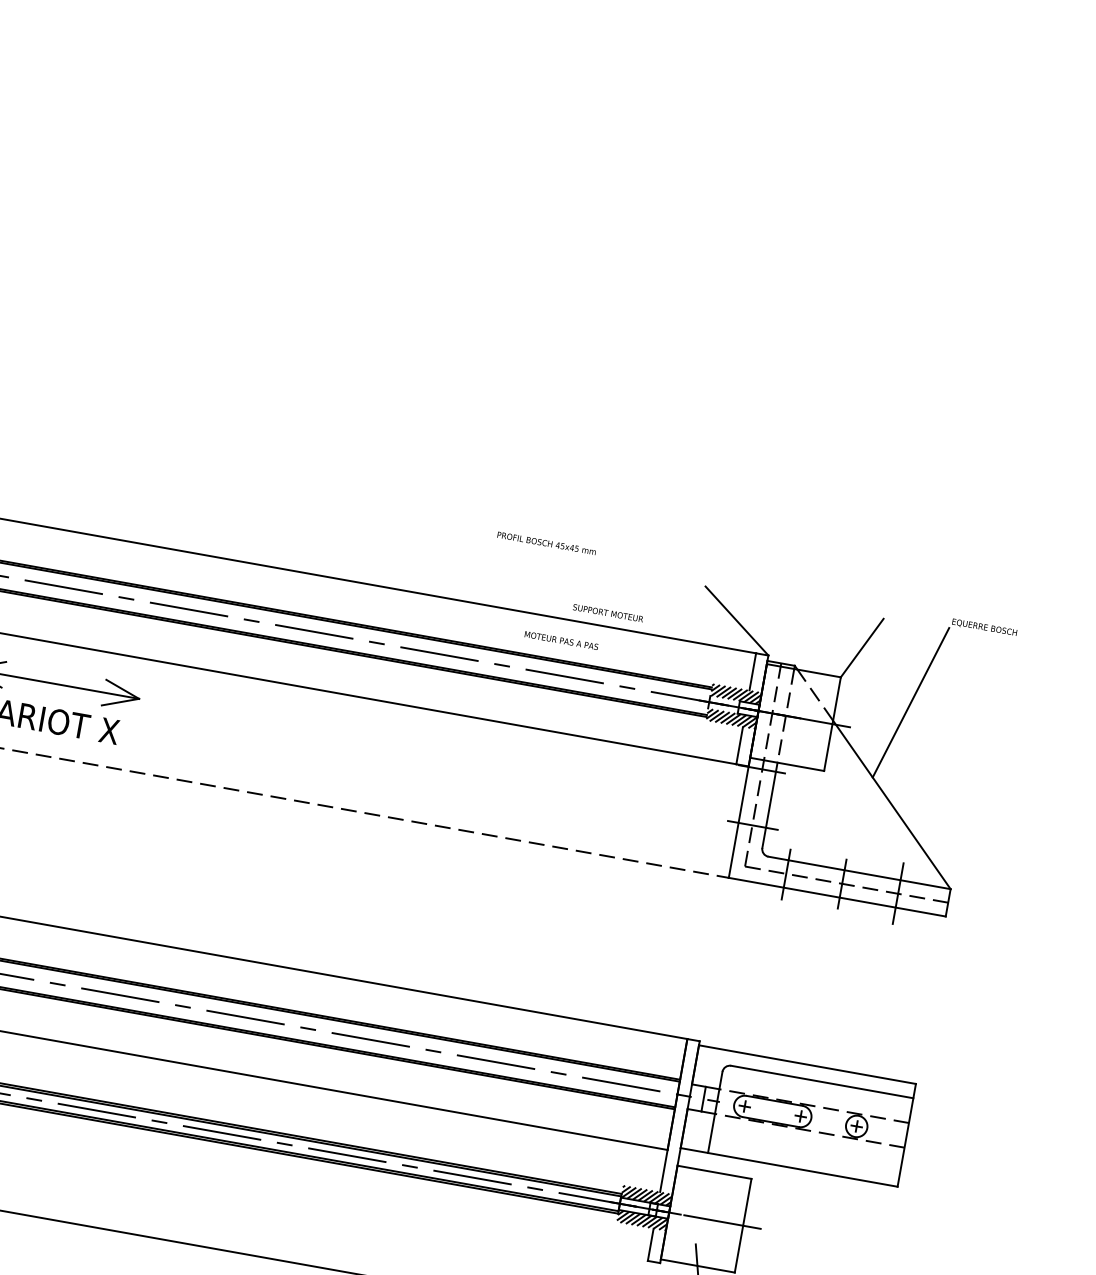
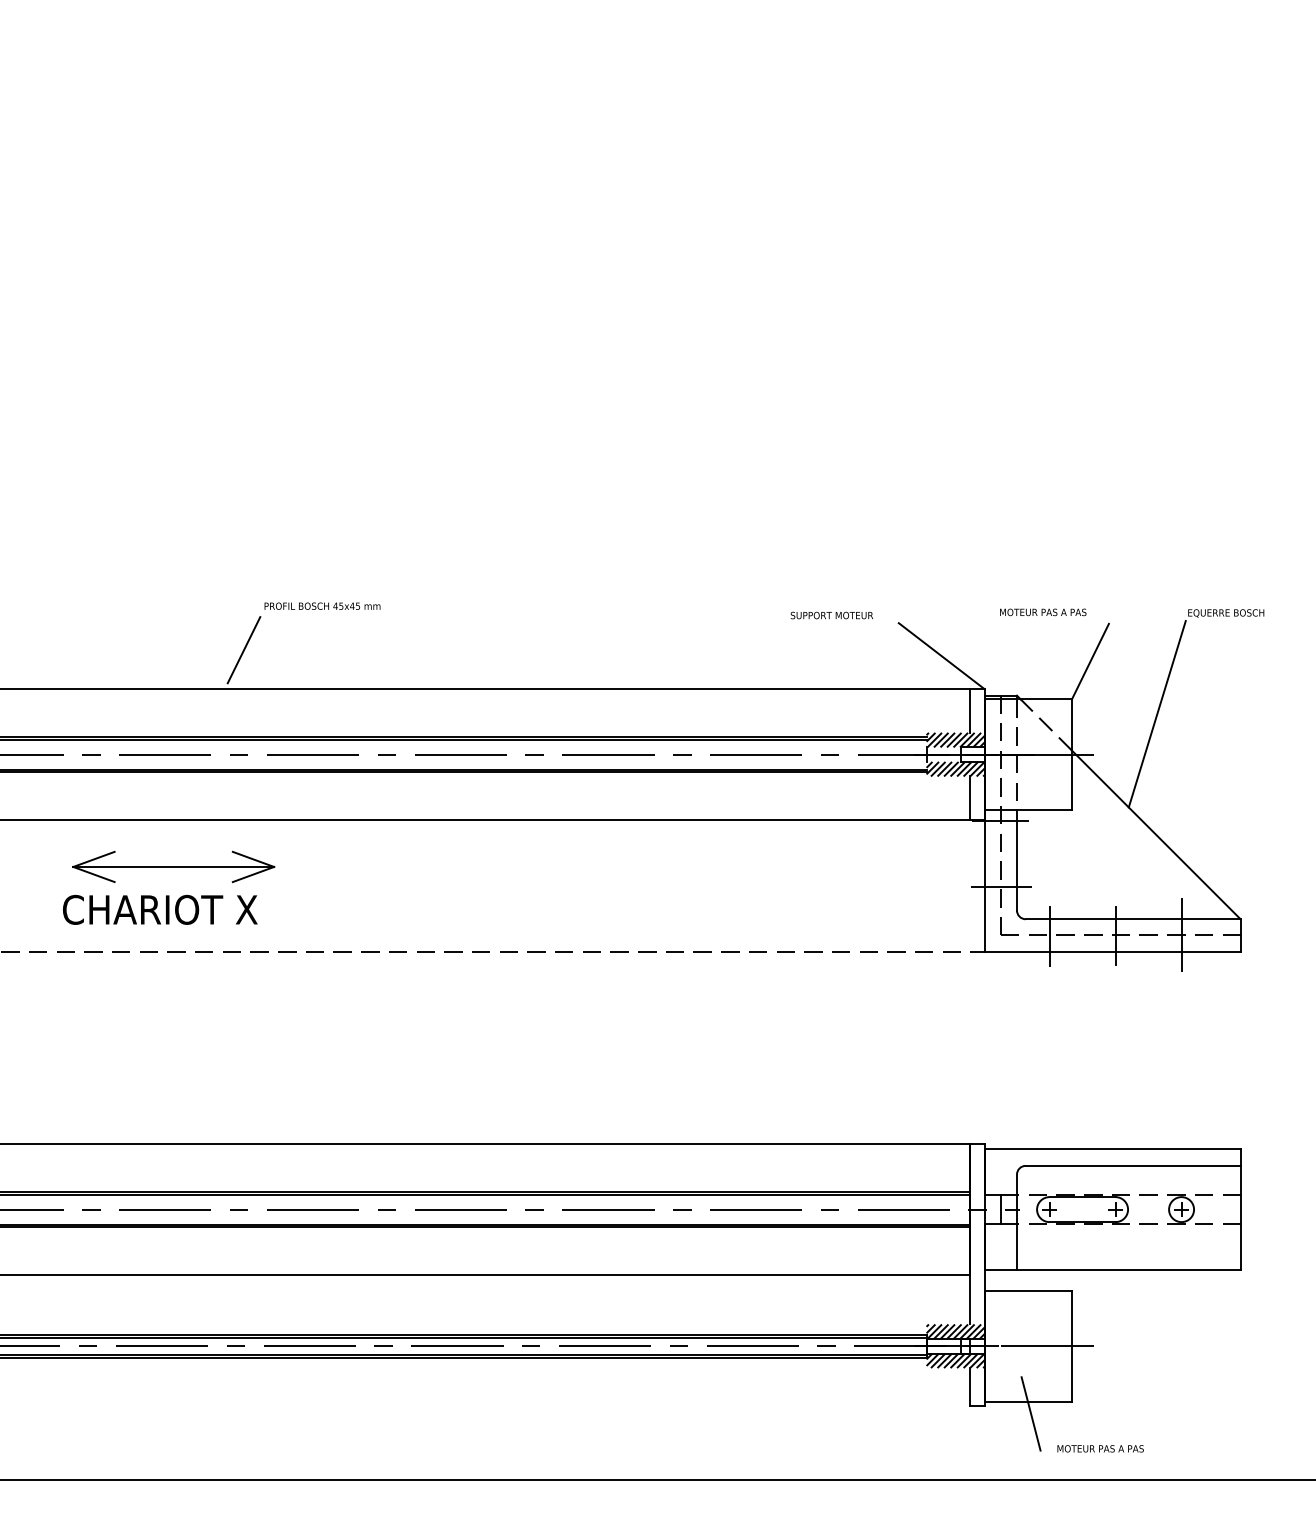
line: (145, 510) -> (243, 650), added
text: (546, 542) -> (322, 605), moved
text: (607, 613) -> (831, 615), moved
text: (561, 640) -> (1043, 612), moved

